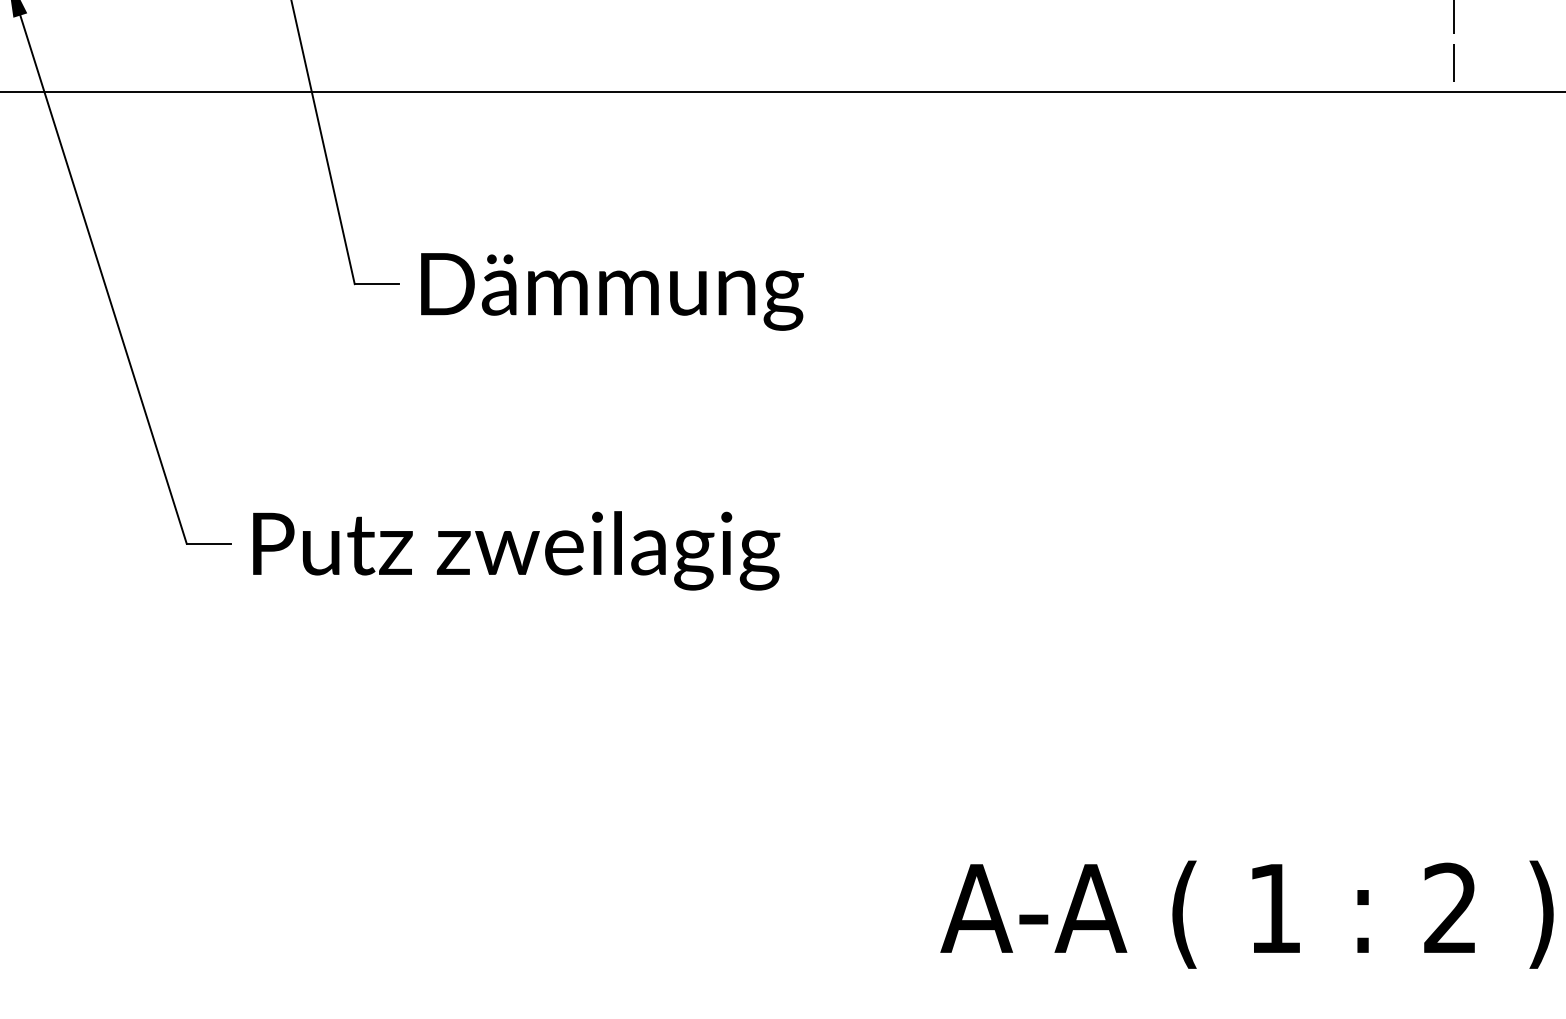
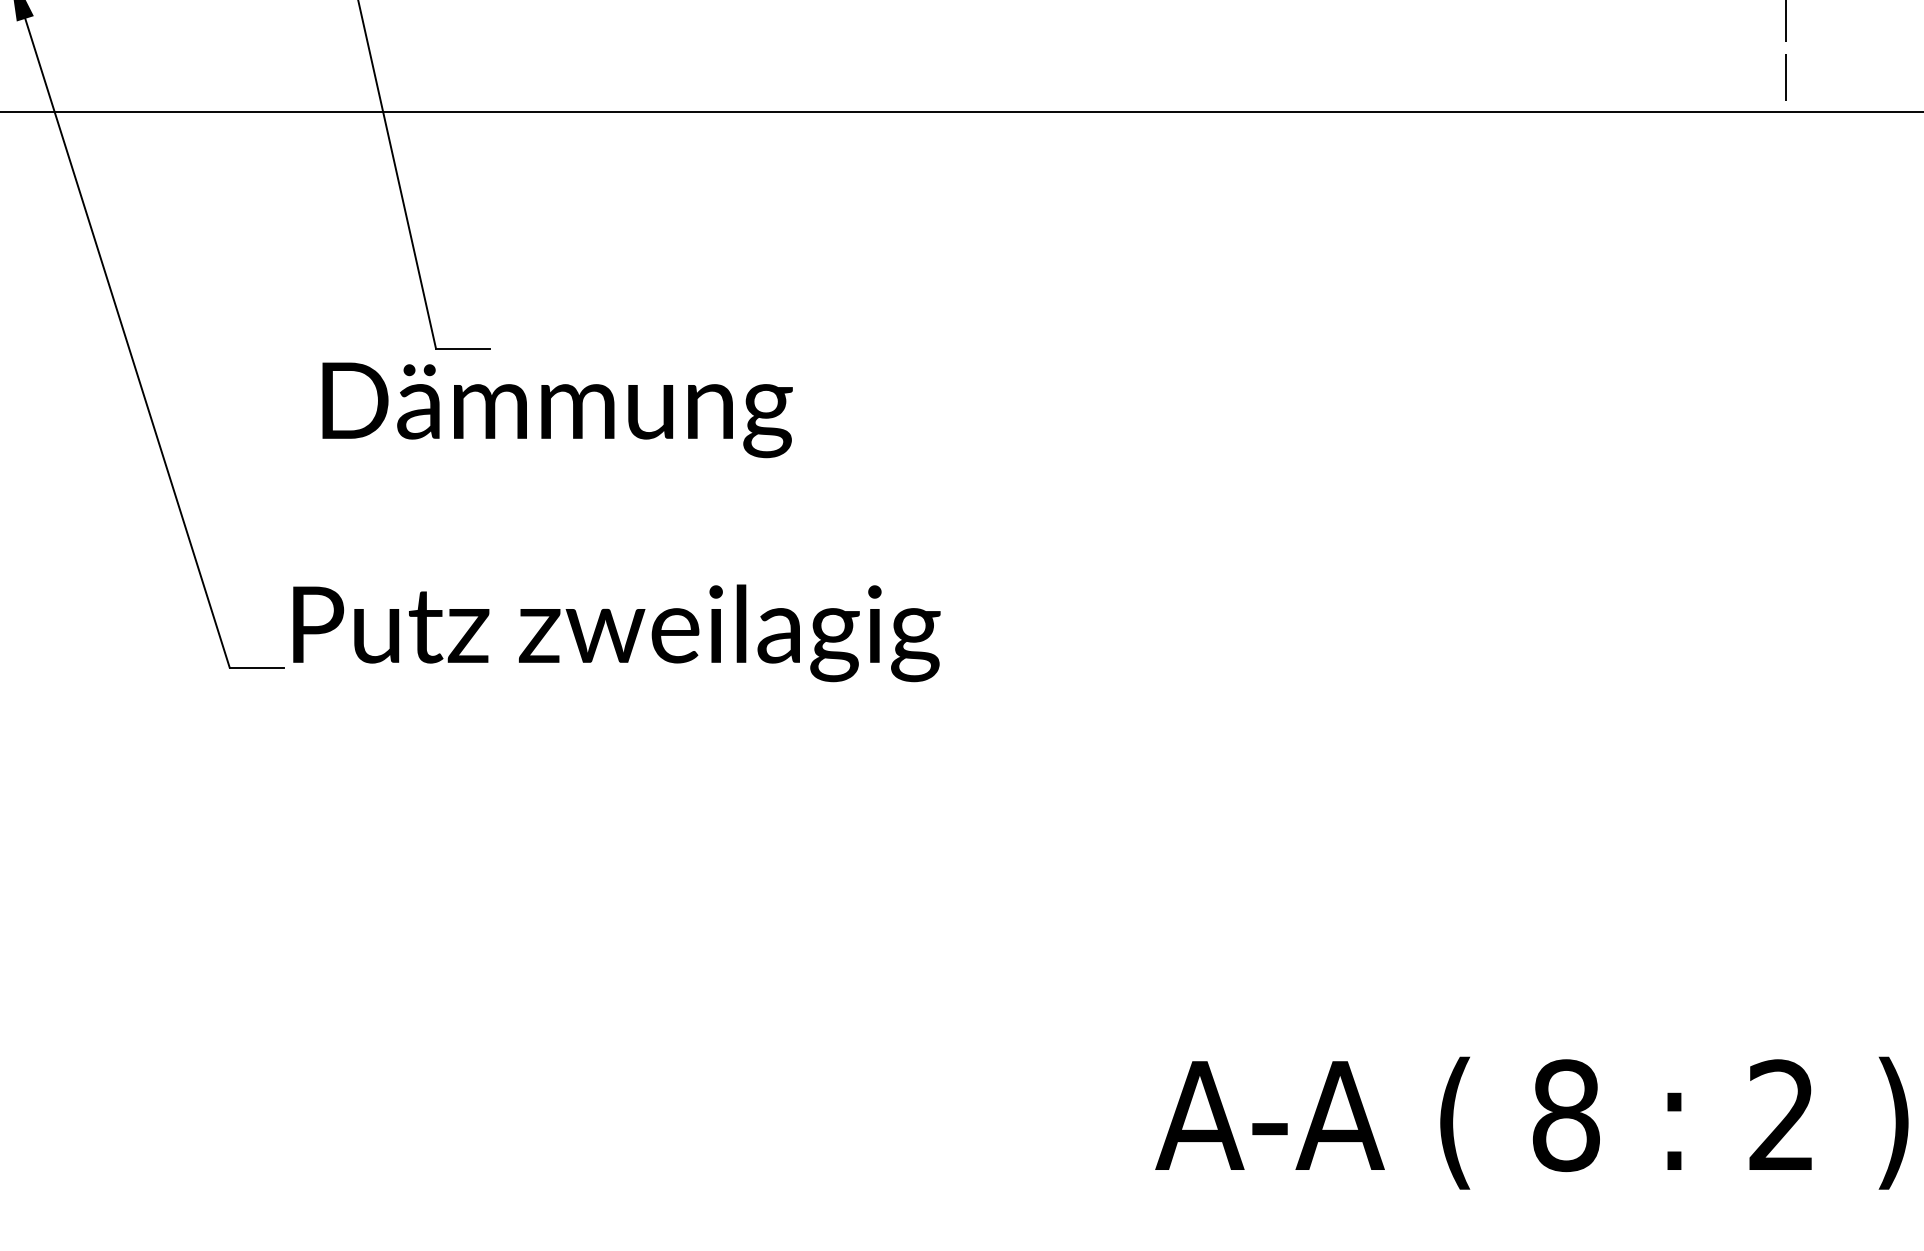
text: (612, 292) -> (557, 410), moved
text: (516, 551) -> (616, 633), moved
text: (1274, 908) -> (1565, 1115), 1 -> 8

